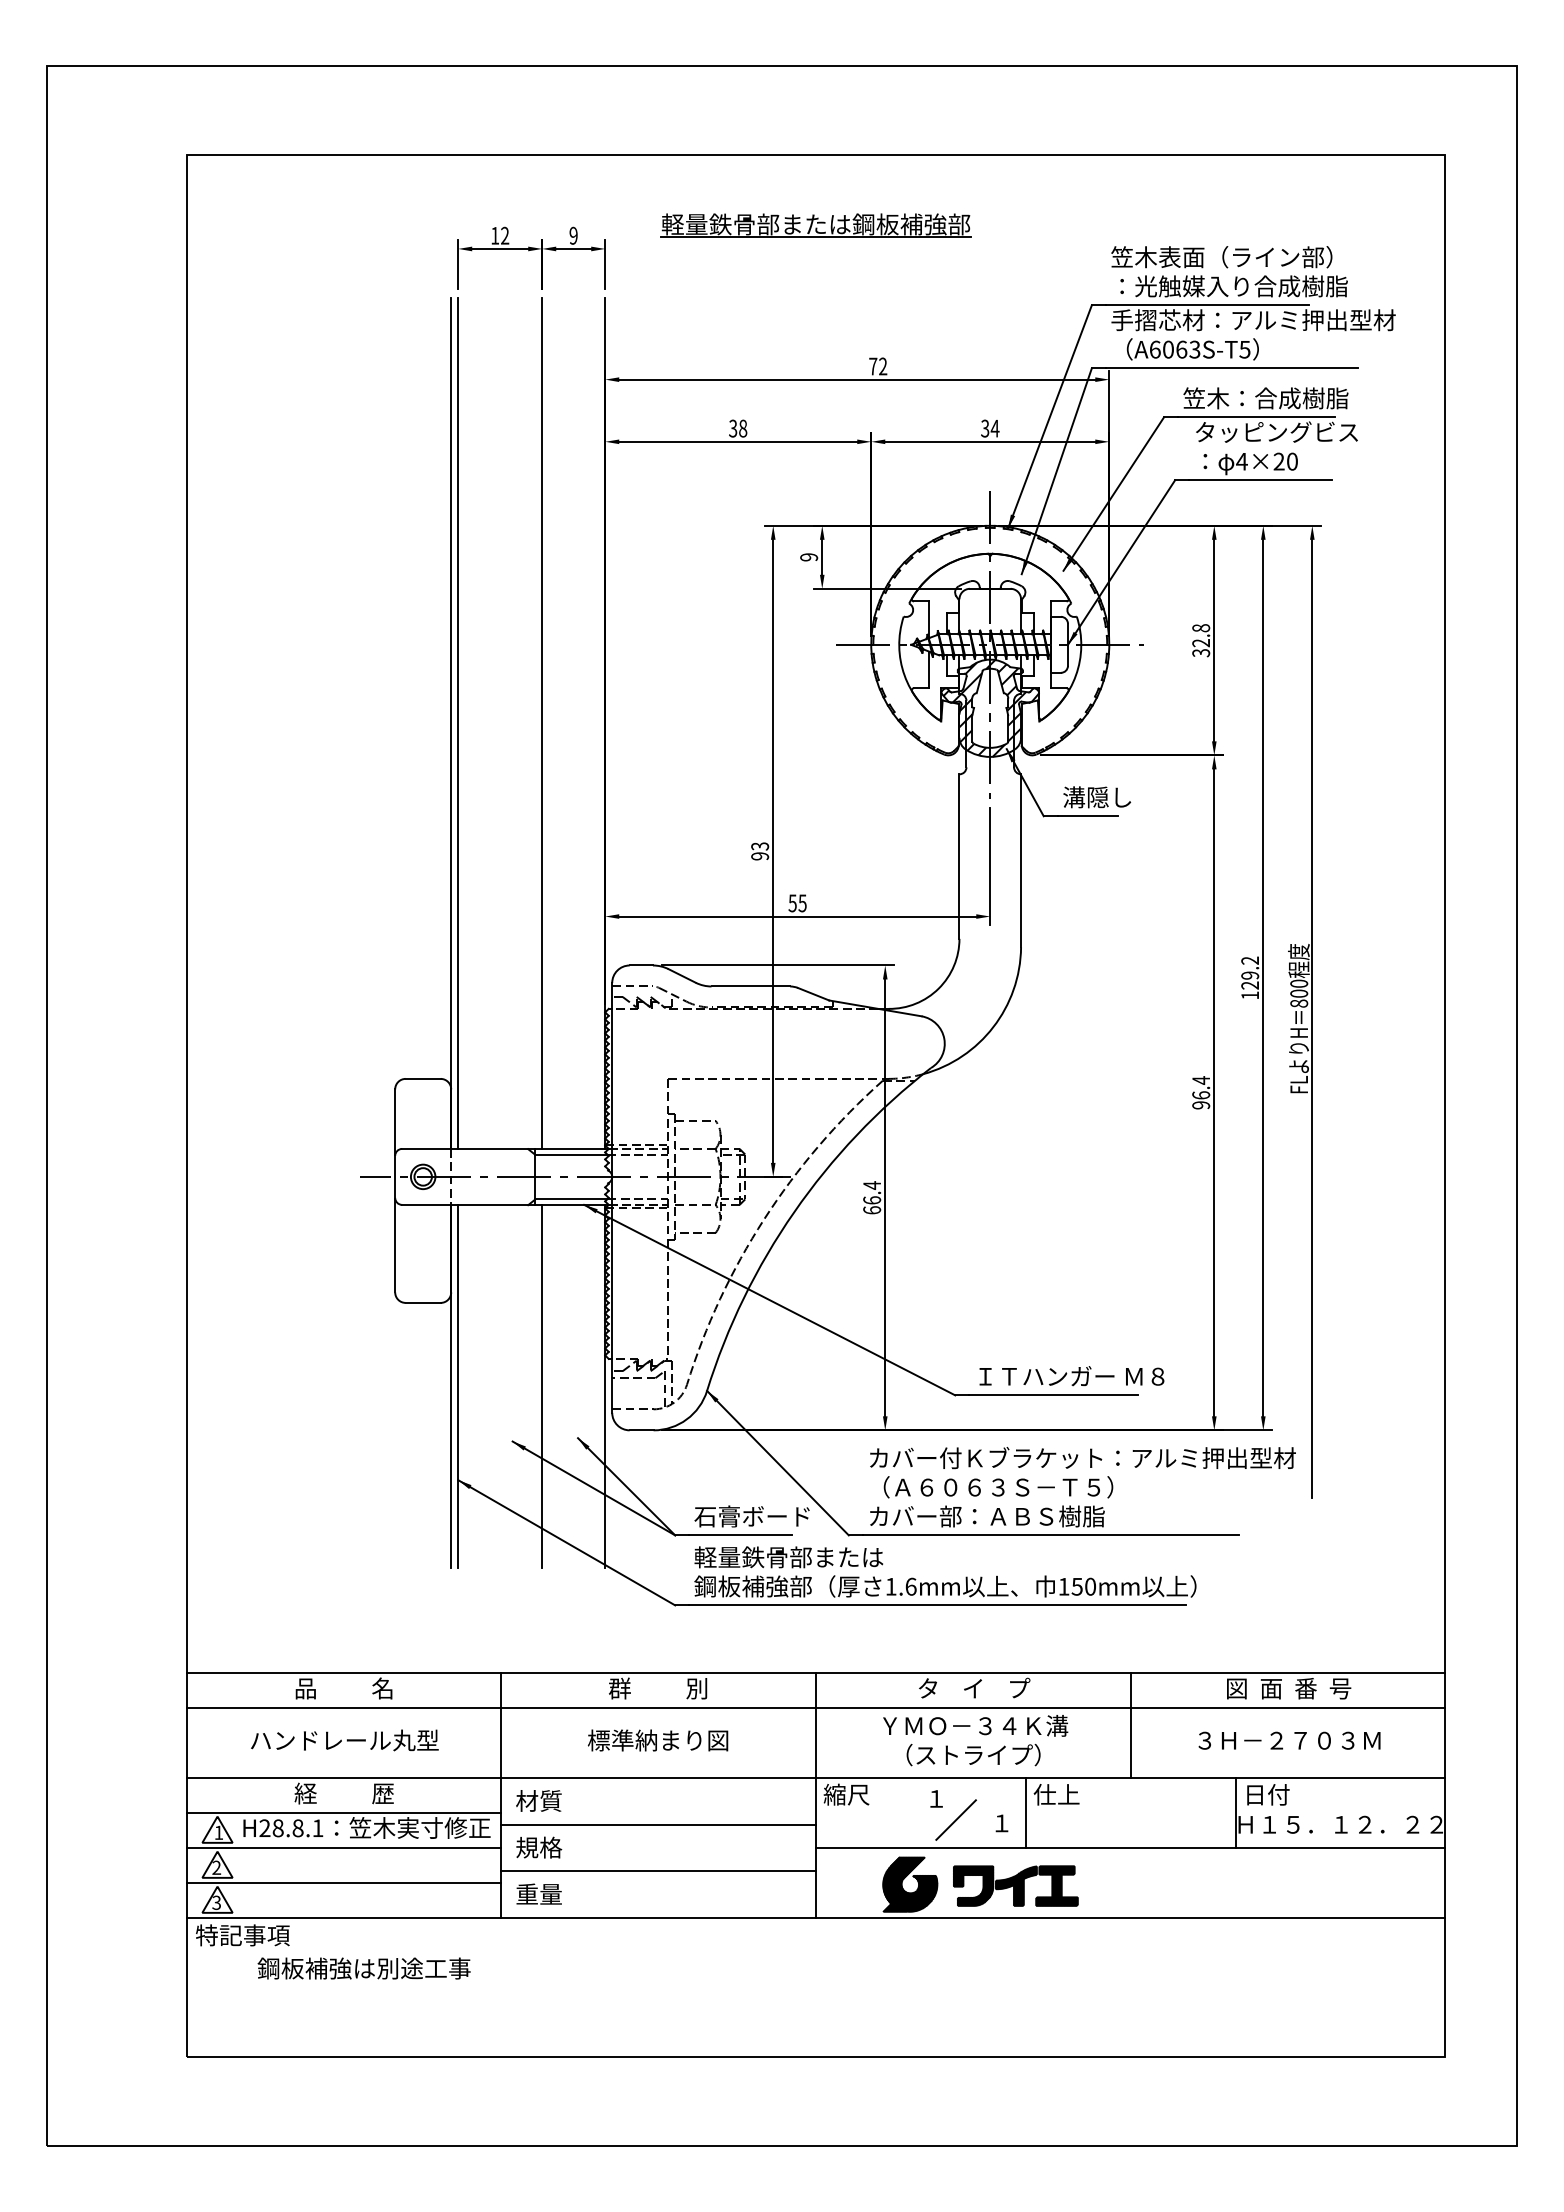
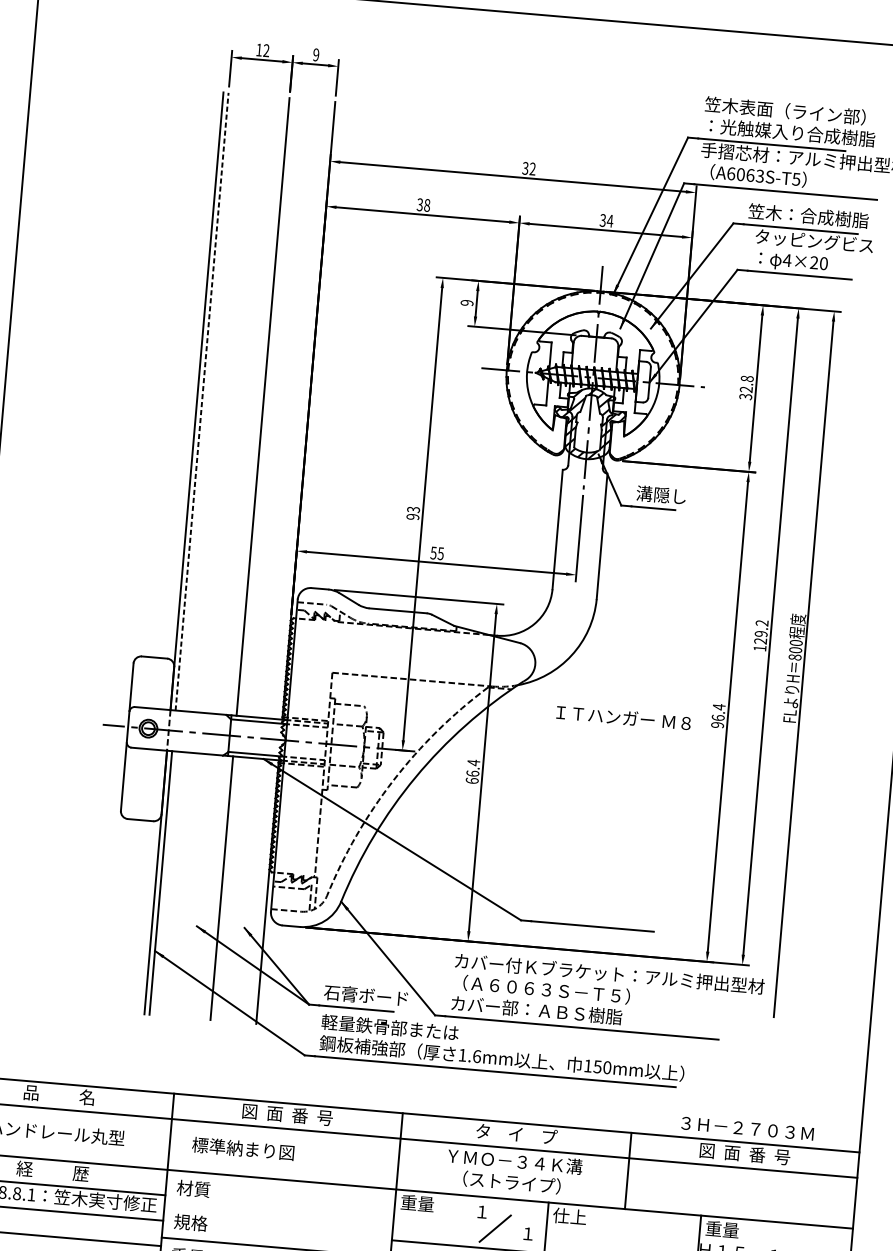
part: (815, 225) -> (492, 62), removed
text: (873, 366) -> (525, 168), 72 -> 32
line: (458, 722) -> (202, 401), solid -> dashed
text: (1071, 1376) -> (623, 717), moved
text: (659, 1688) -> (288, 1114), 群          別 -> 図  面  番  号
text: (658, 1740) -> (243, 1148), moved
text: (1289, 1740) -> (747, 1128), moved
text: (846, 1794) -> (417, 1203), 縮尺 -> 重量
text: (1266, 1794) -> (722, 1229), 日付 -> 重量
line: (658, 1824) -> (278, 1213), removed

